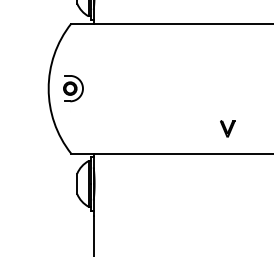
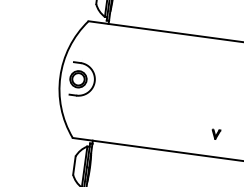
part: (73, 88) -> (82, 79), size x1.43
part: (227, 127) -> (215, 133), size x0.62

